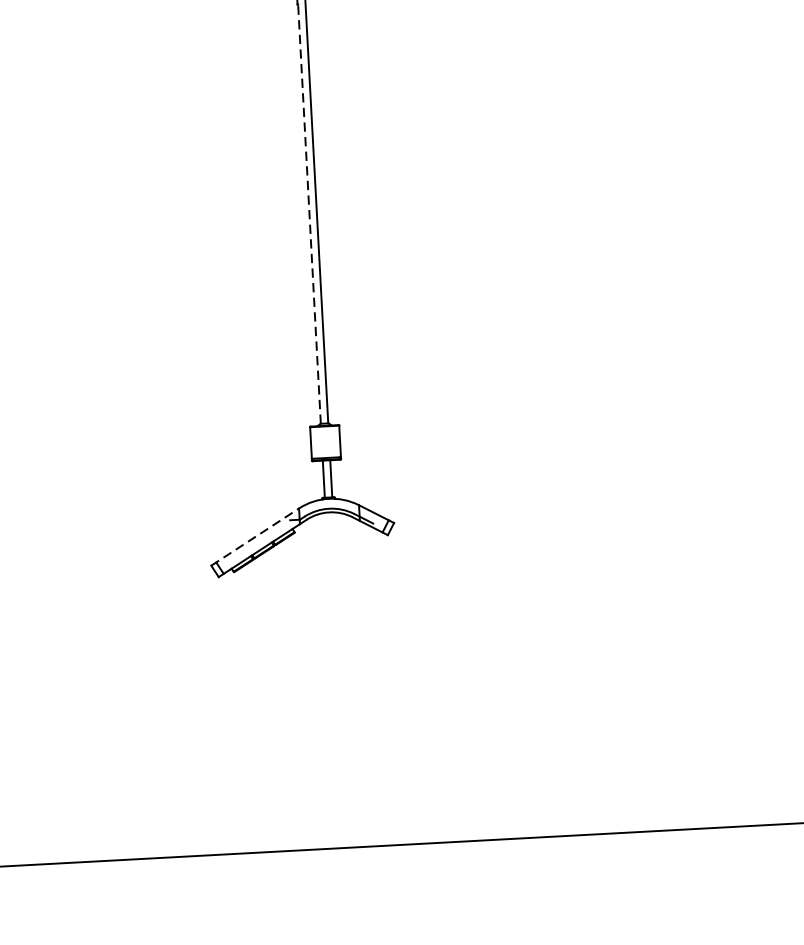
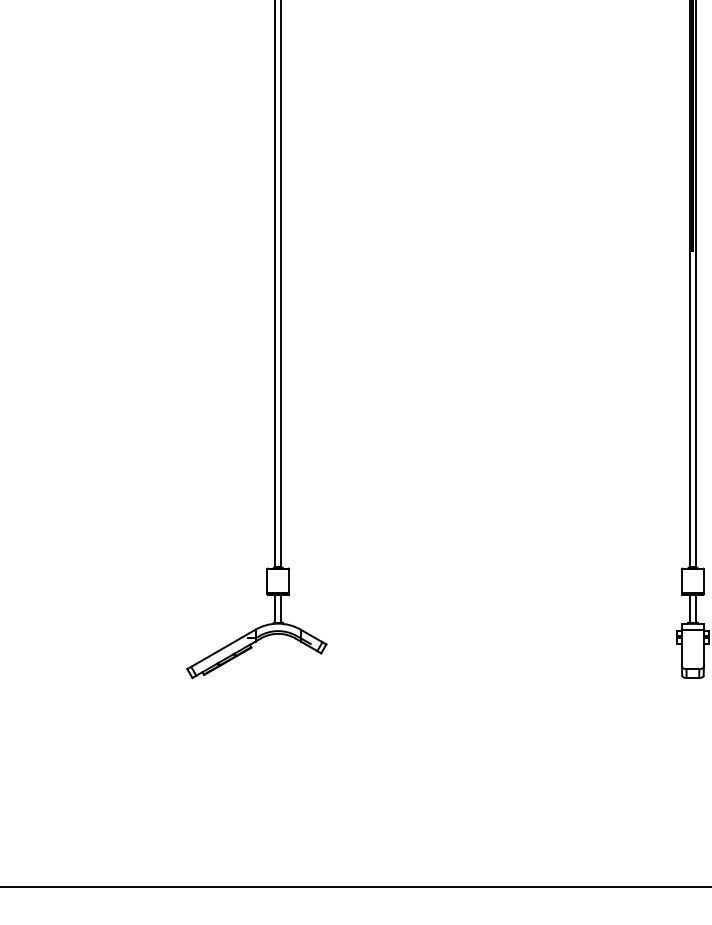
line: (309, 214) -> (275, 409), dashed -> solid
line: (255, 537) -> (221, 649), dashed -> solid

